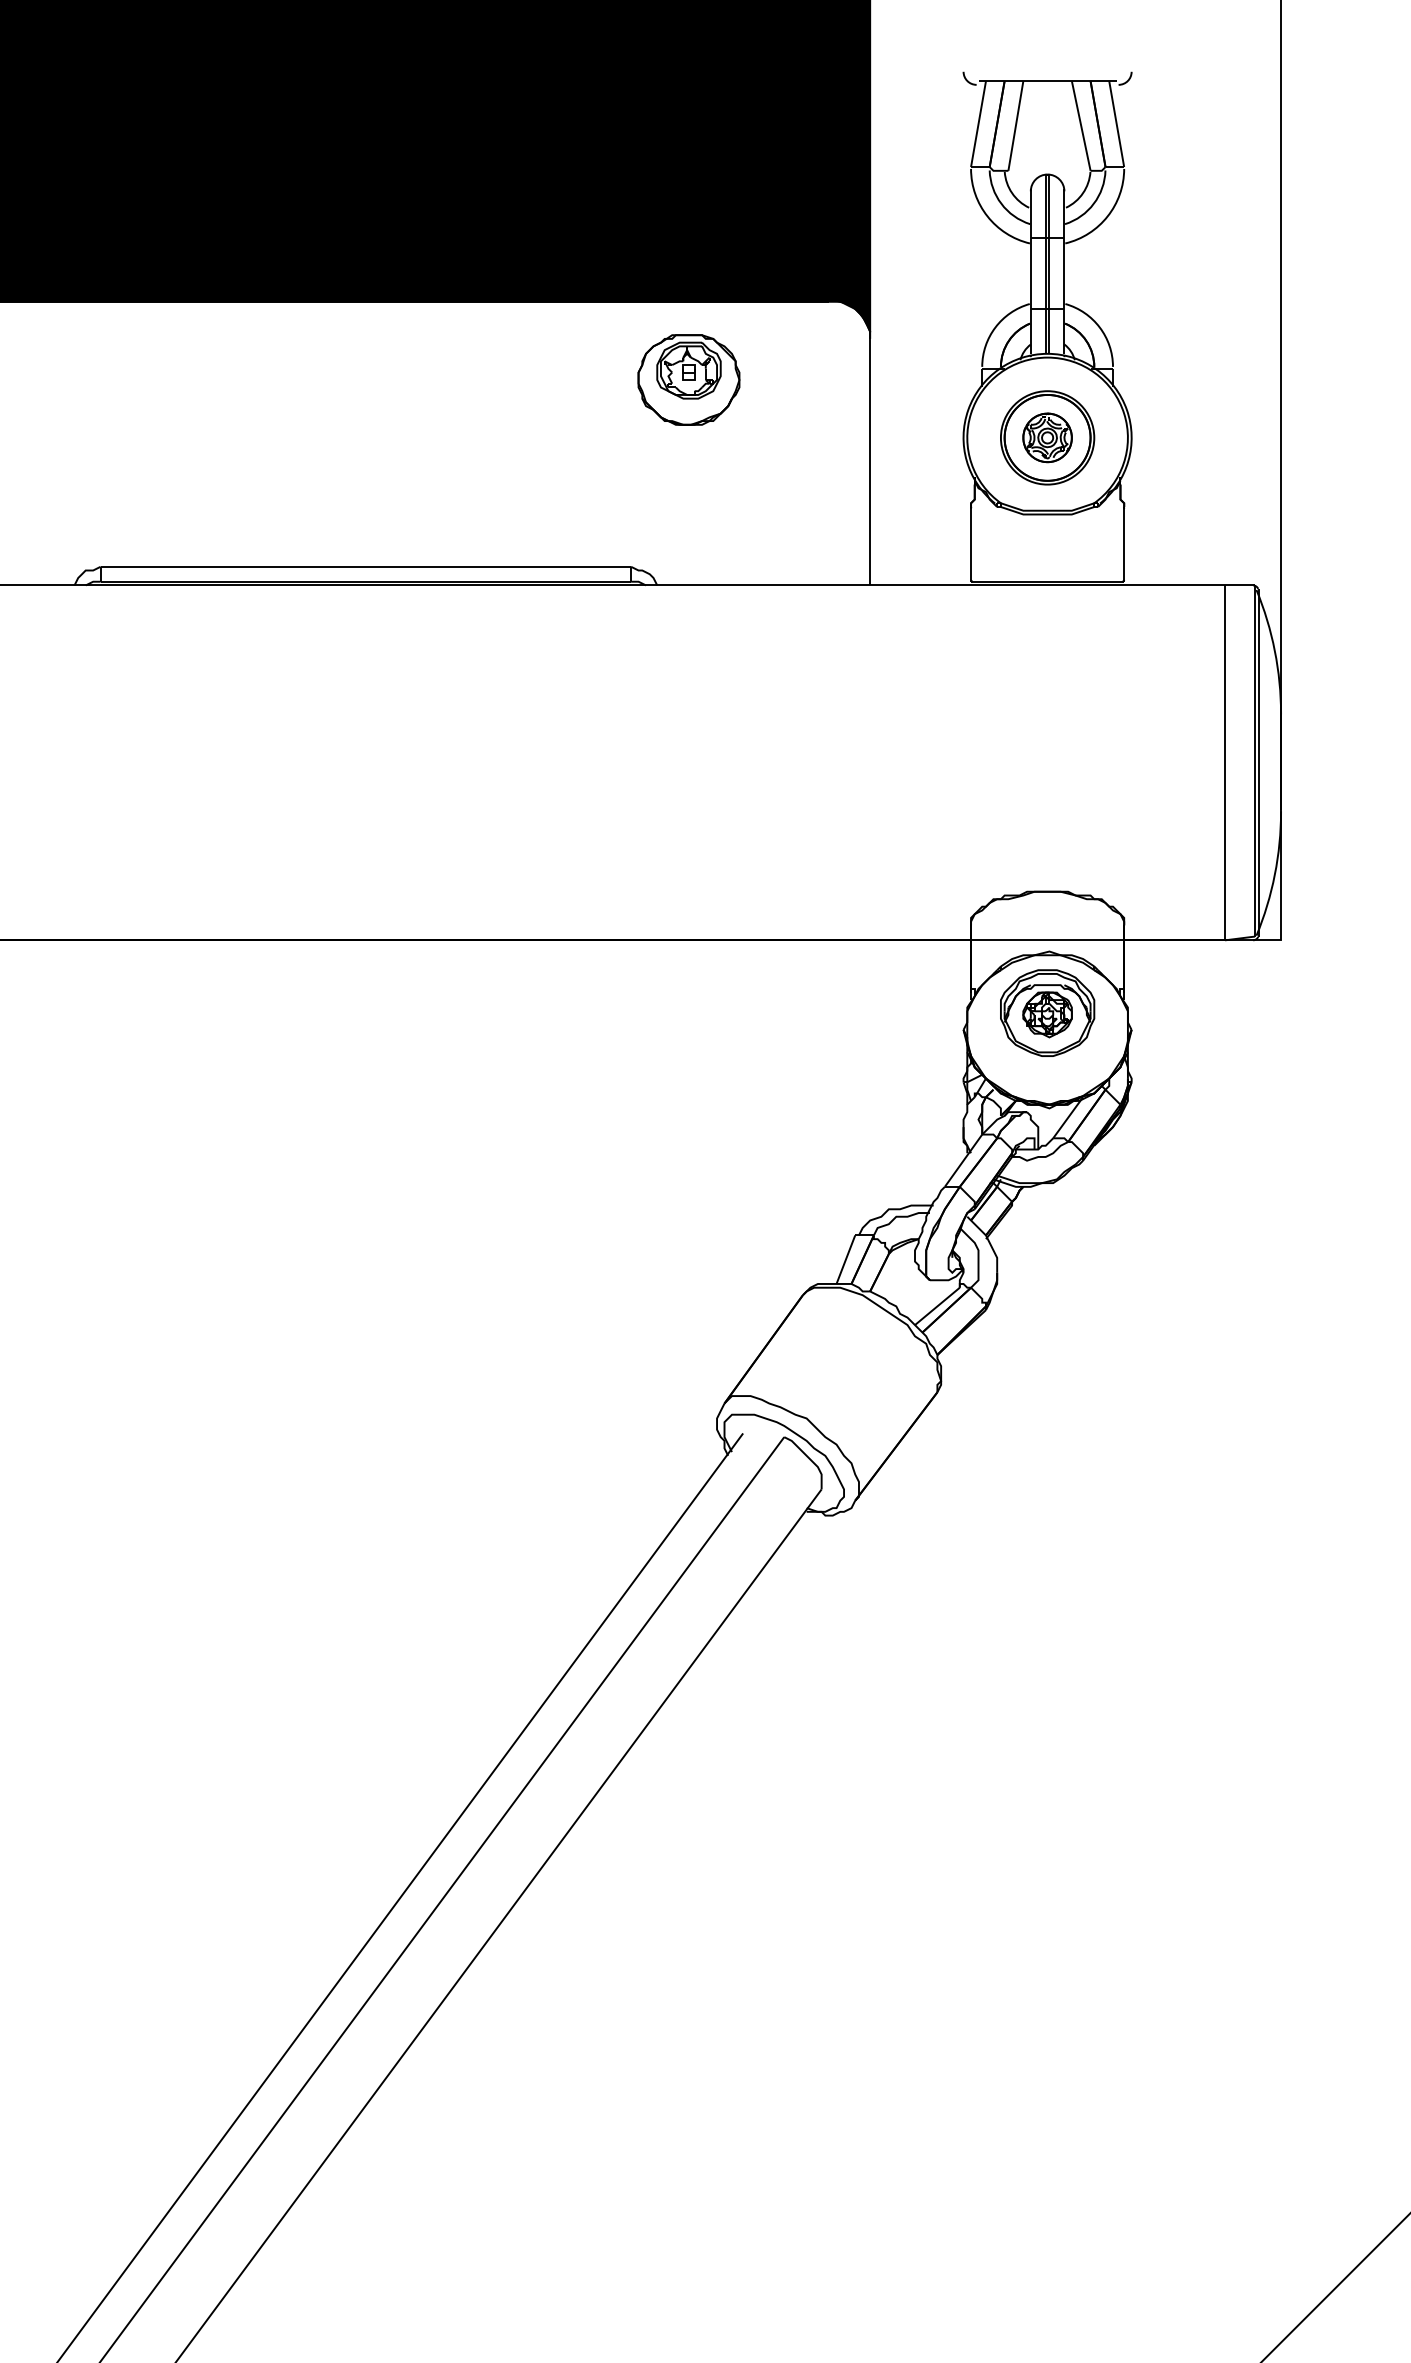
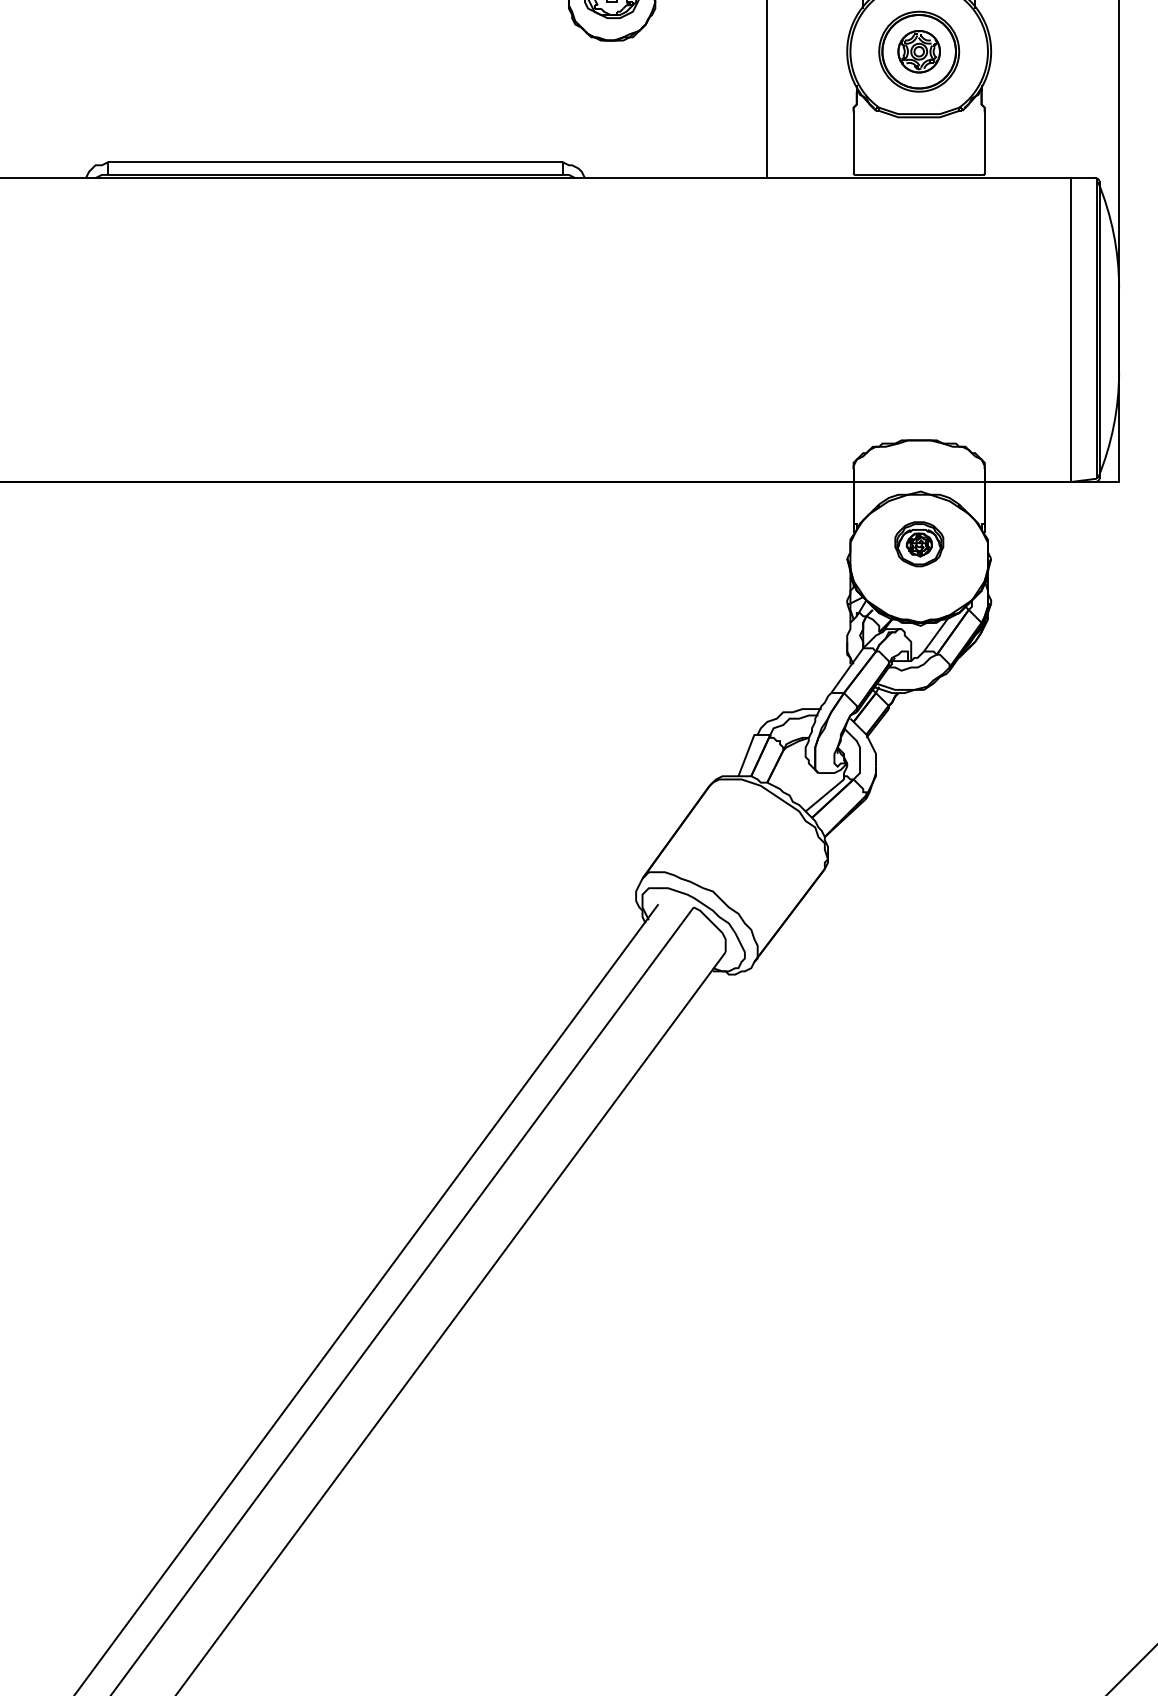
part: (1047, 1012) -> (919, 543), size x0.6

